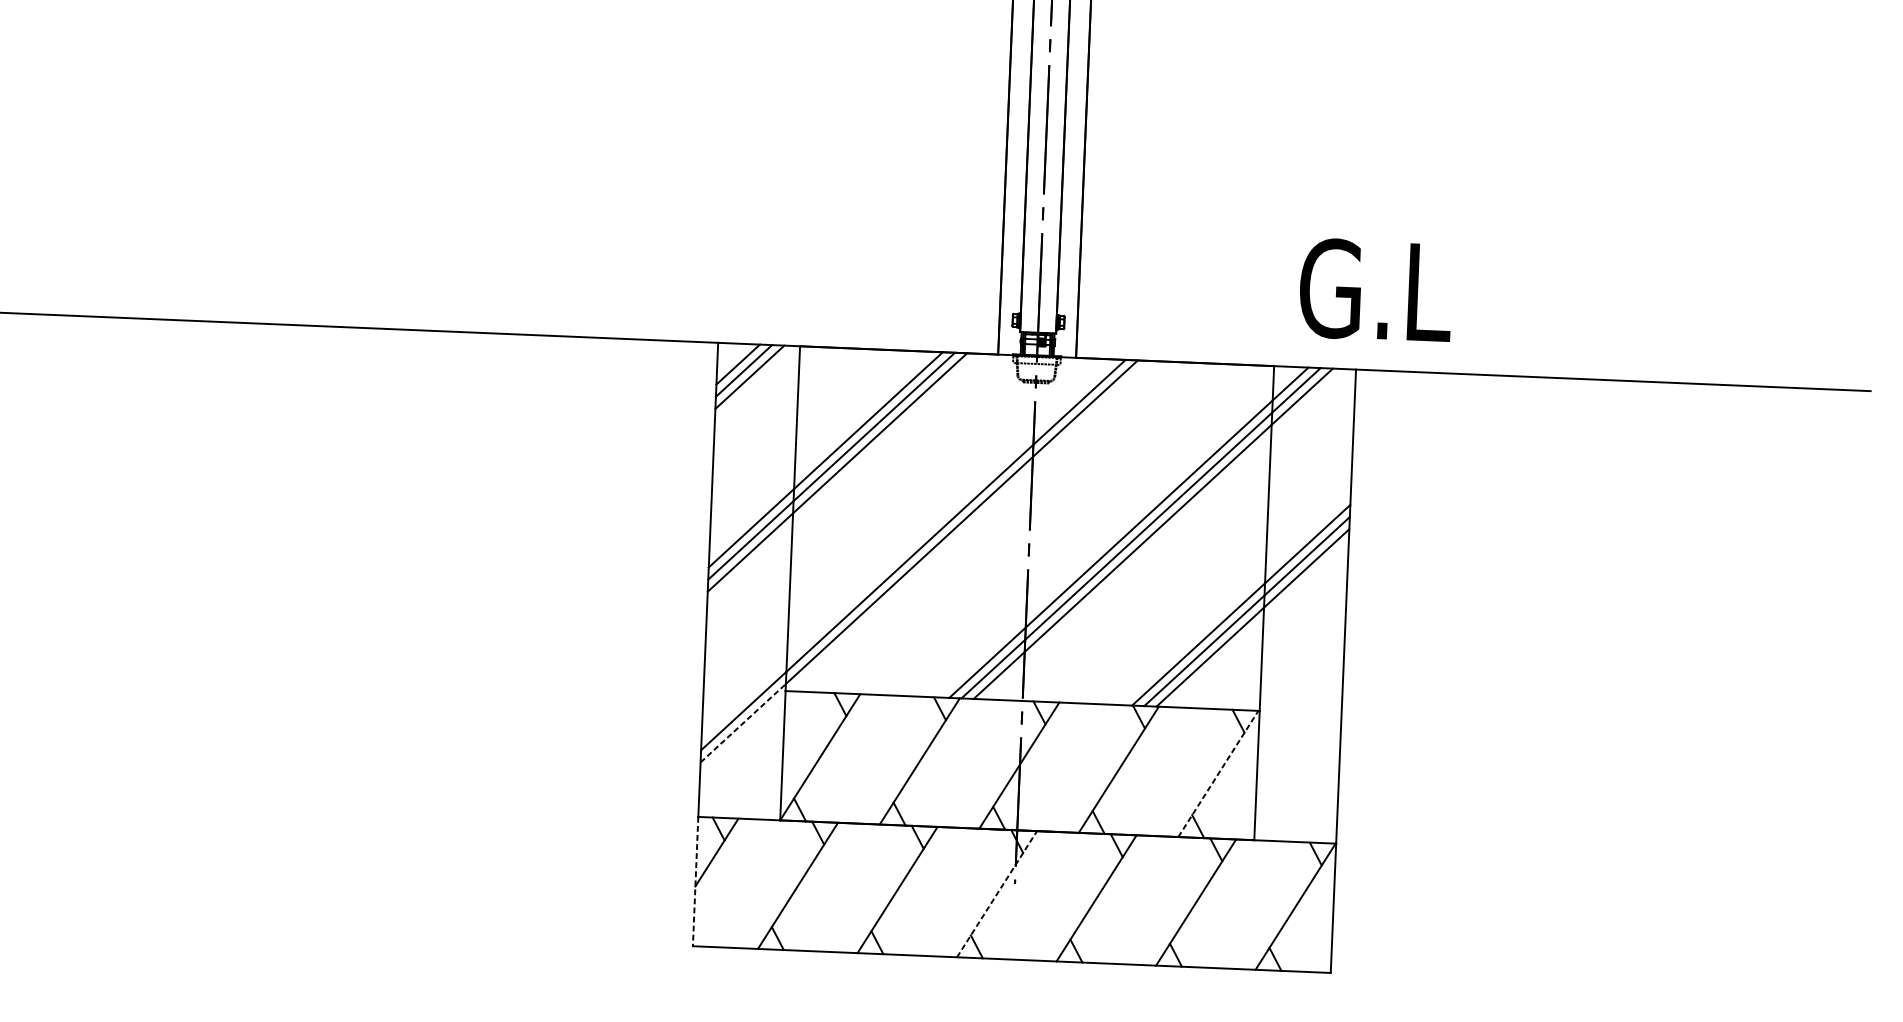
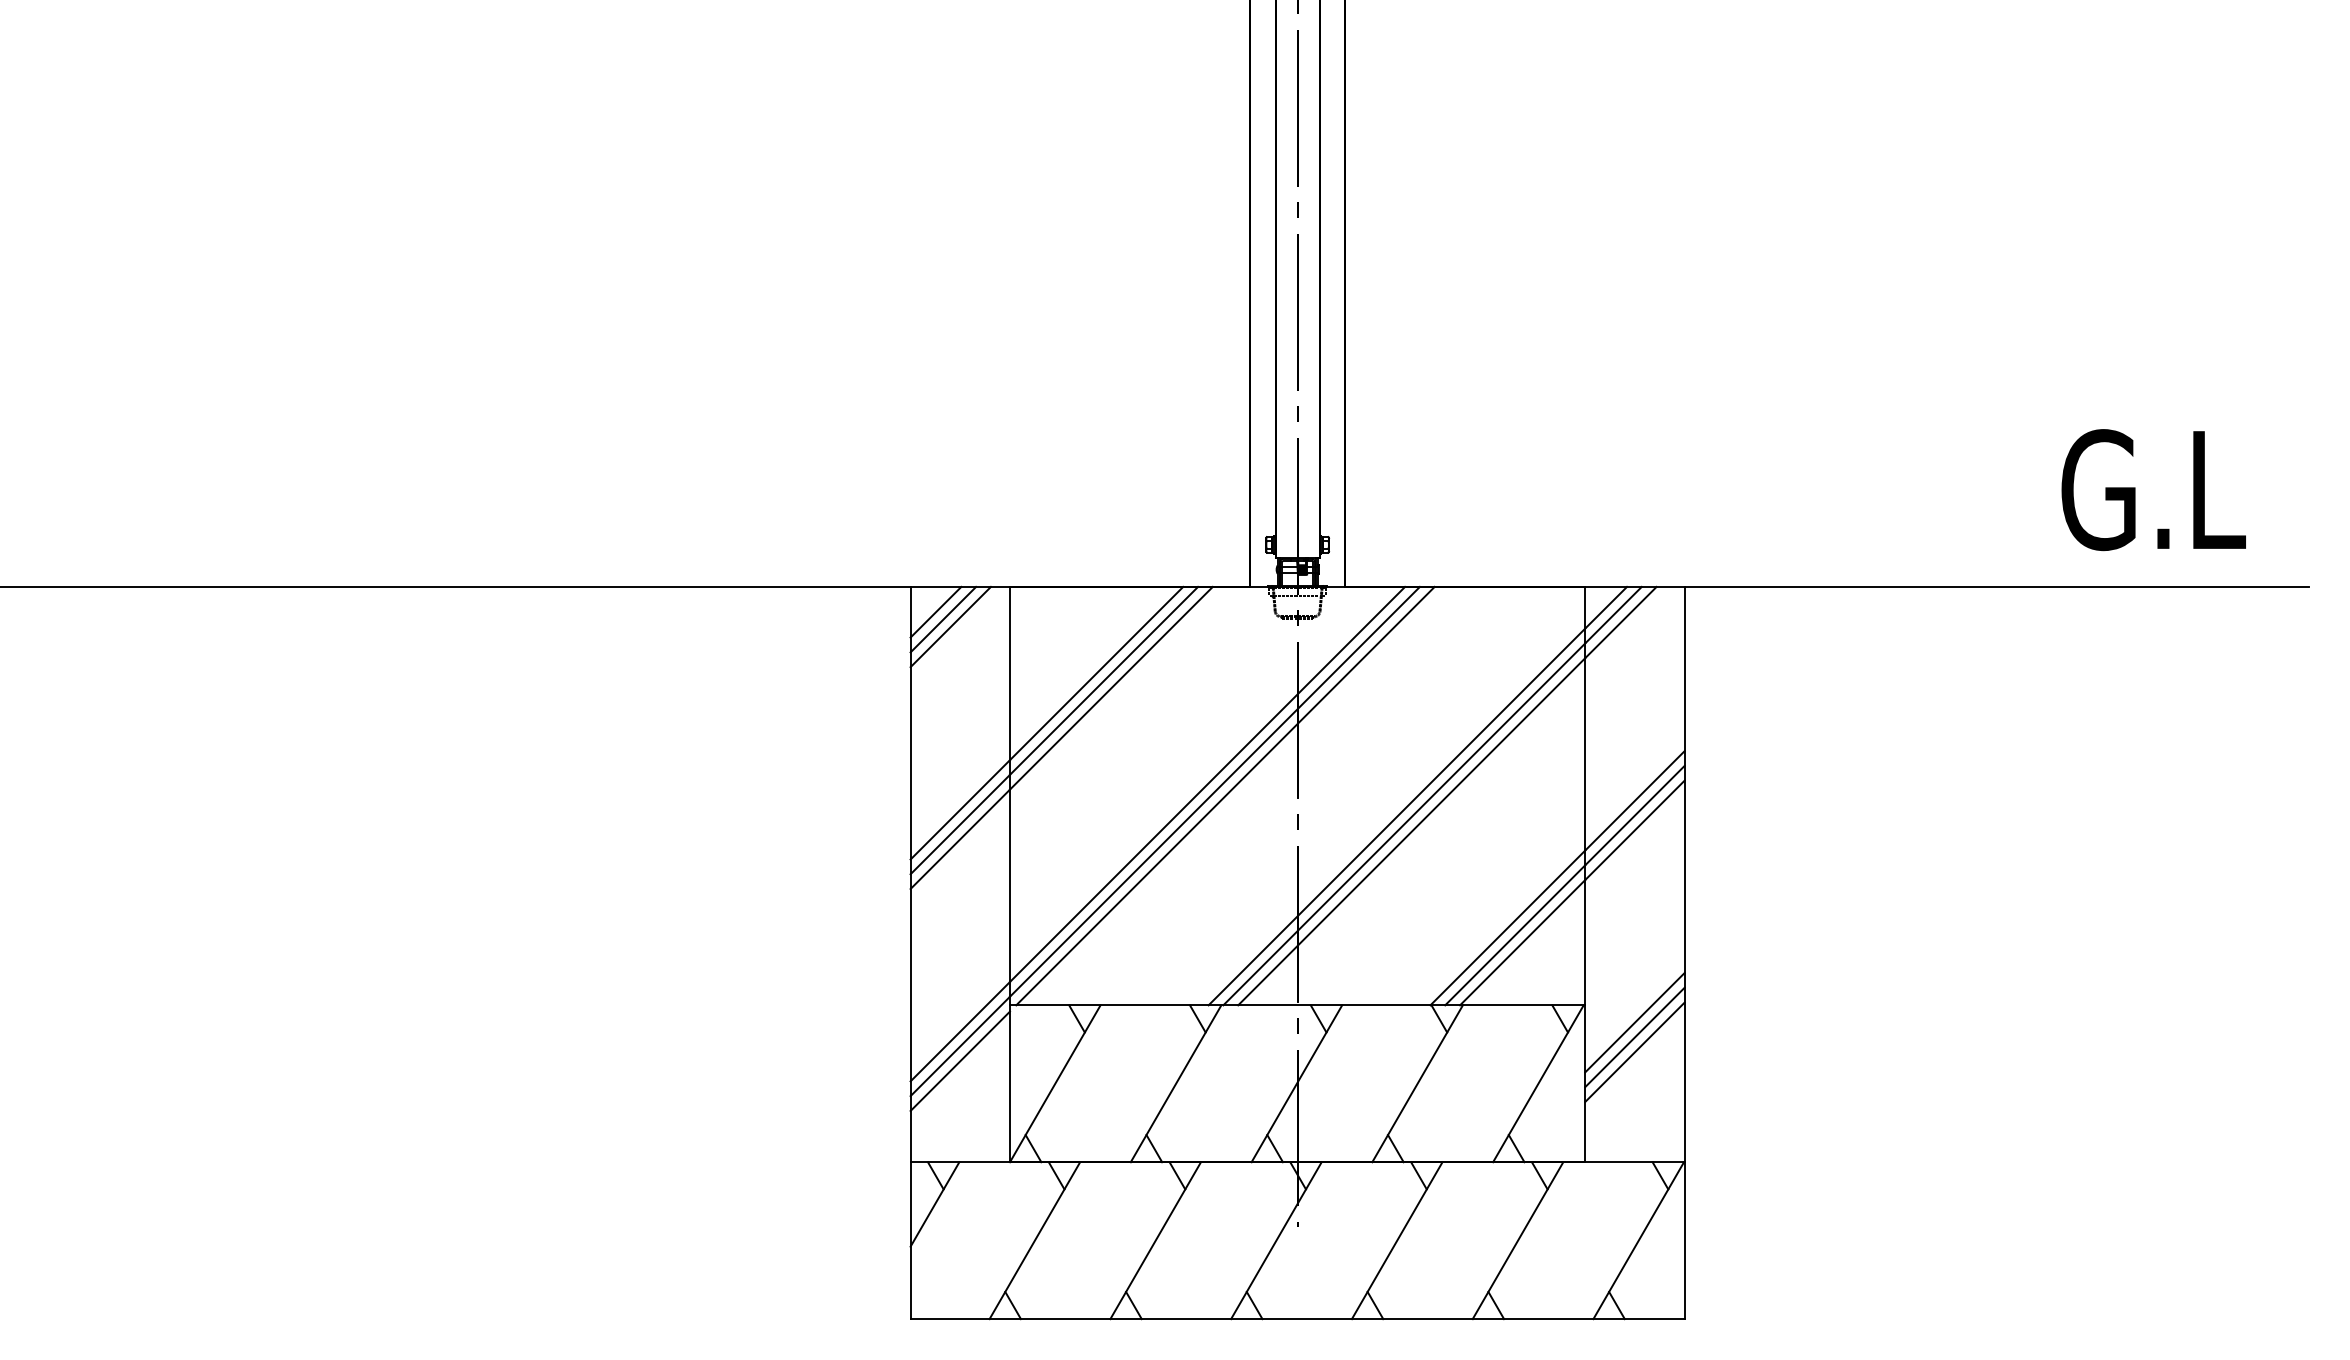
text: (1375, 290) -> (2153, 490), moved
line: (970, 525) -> (1225, 795), added
line: (743, 723) -> (960, 1046), dashed -> solid
line: (1299, 726) -> (1634, 1022), added
line: (742, 734) -> (959, 1060), added
line: (1299, 739) -> (1634, 1037), added
line: (1298, 750) -> (1634, 1051), added
line: (1218, 773) -> (1538, 1083), dashed -> solid
line: (695, 882) -> (910, 1241), dashed -> solid
line: (997, 894) -> (1276, 1240), dashed -> solid

